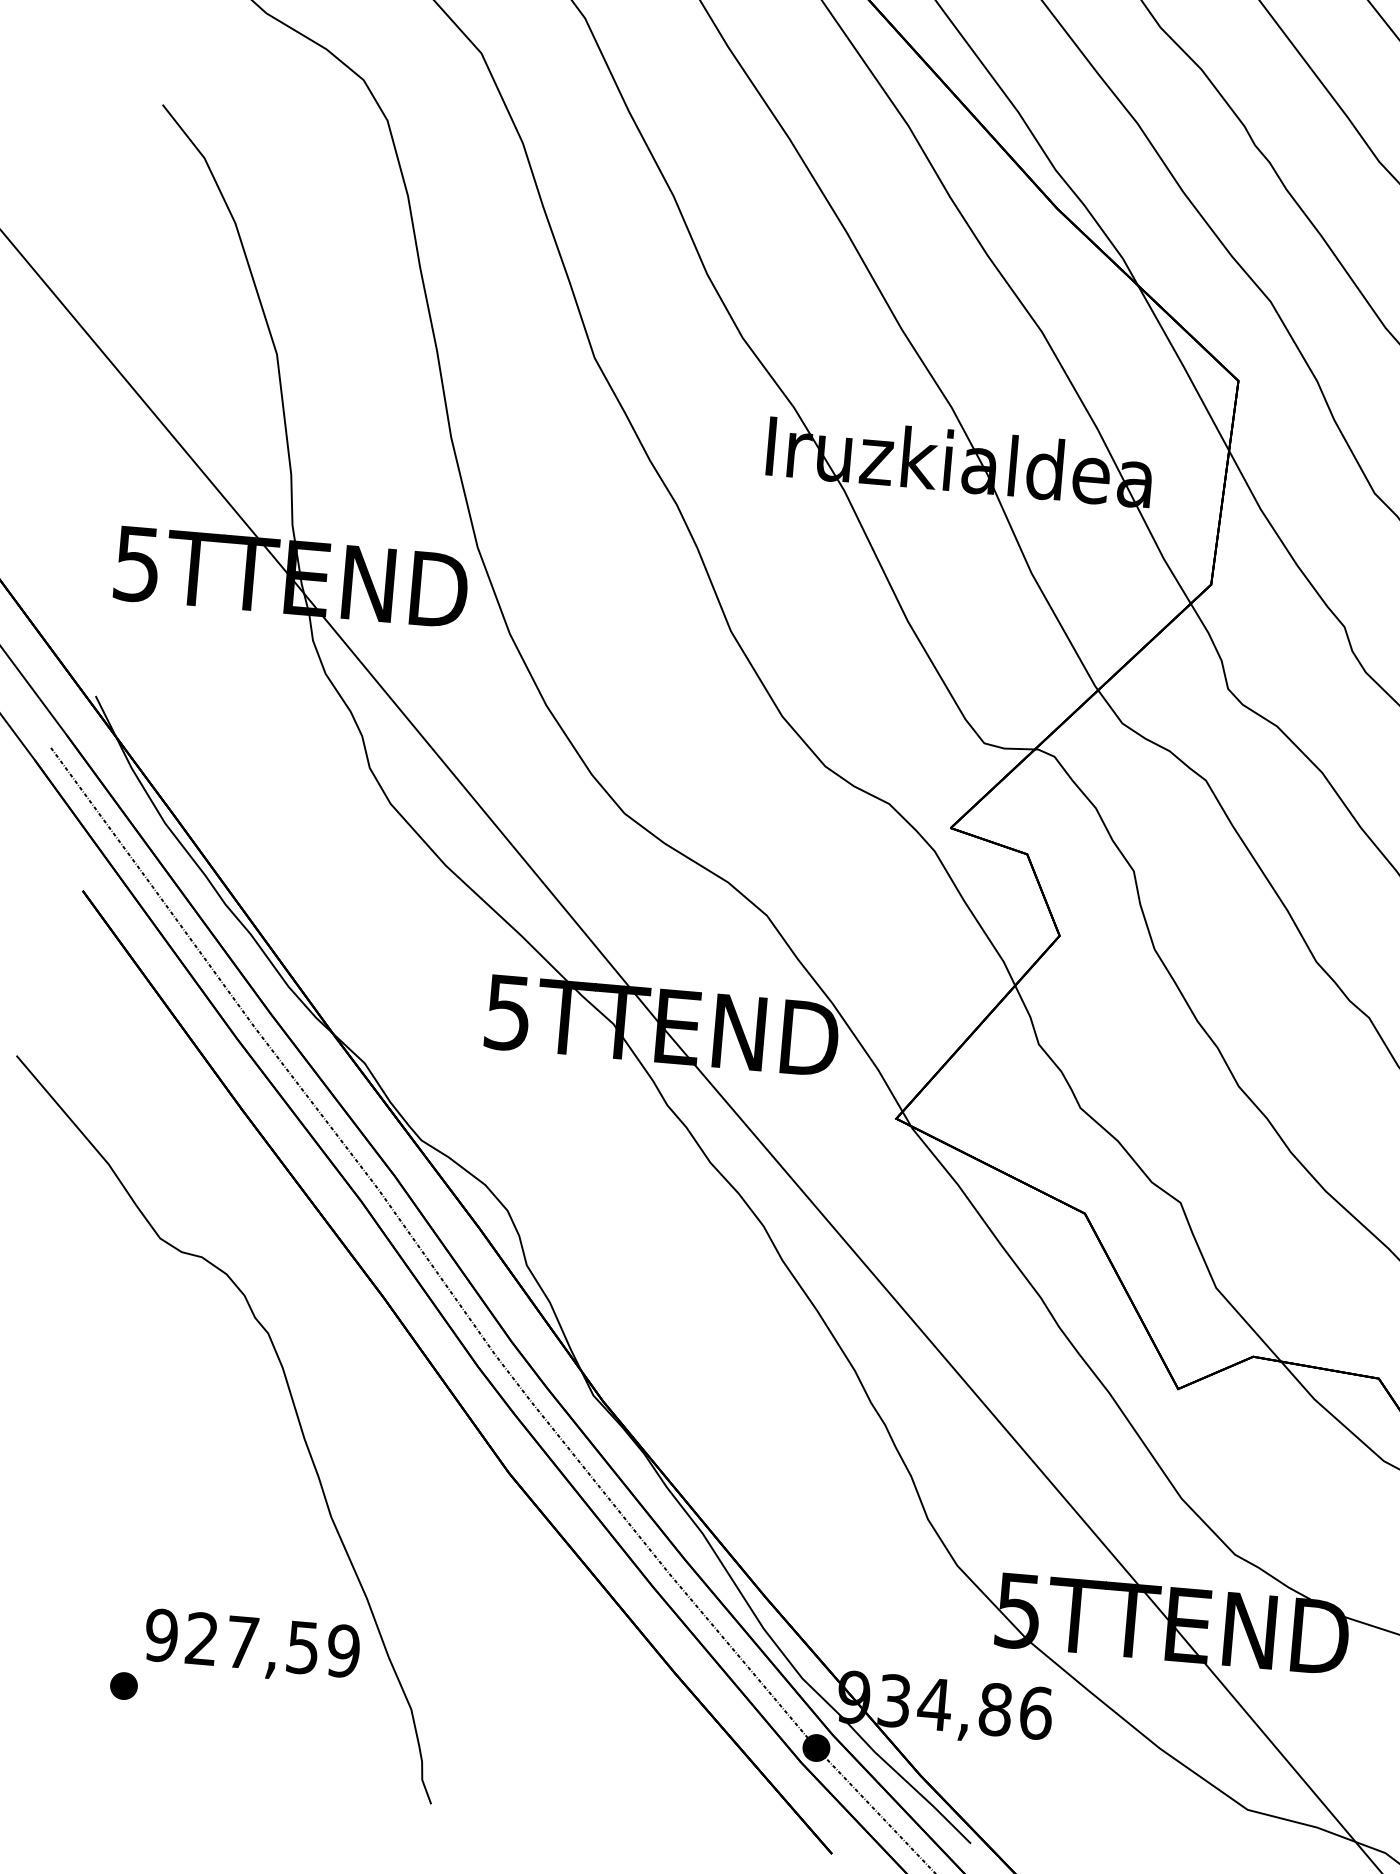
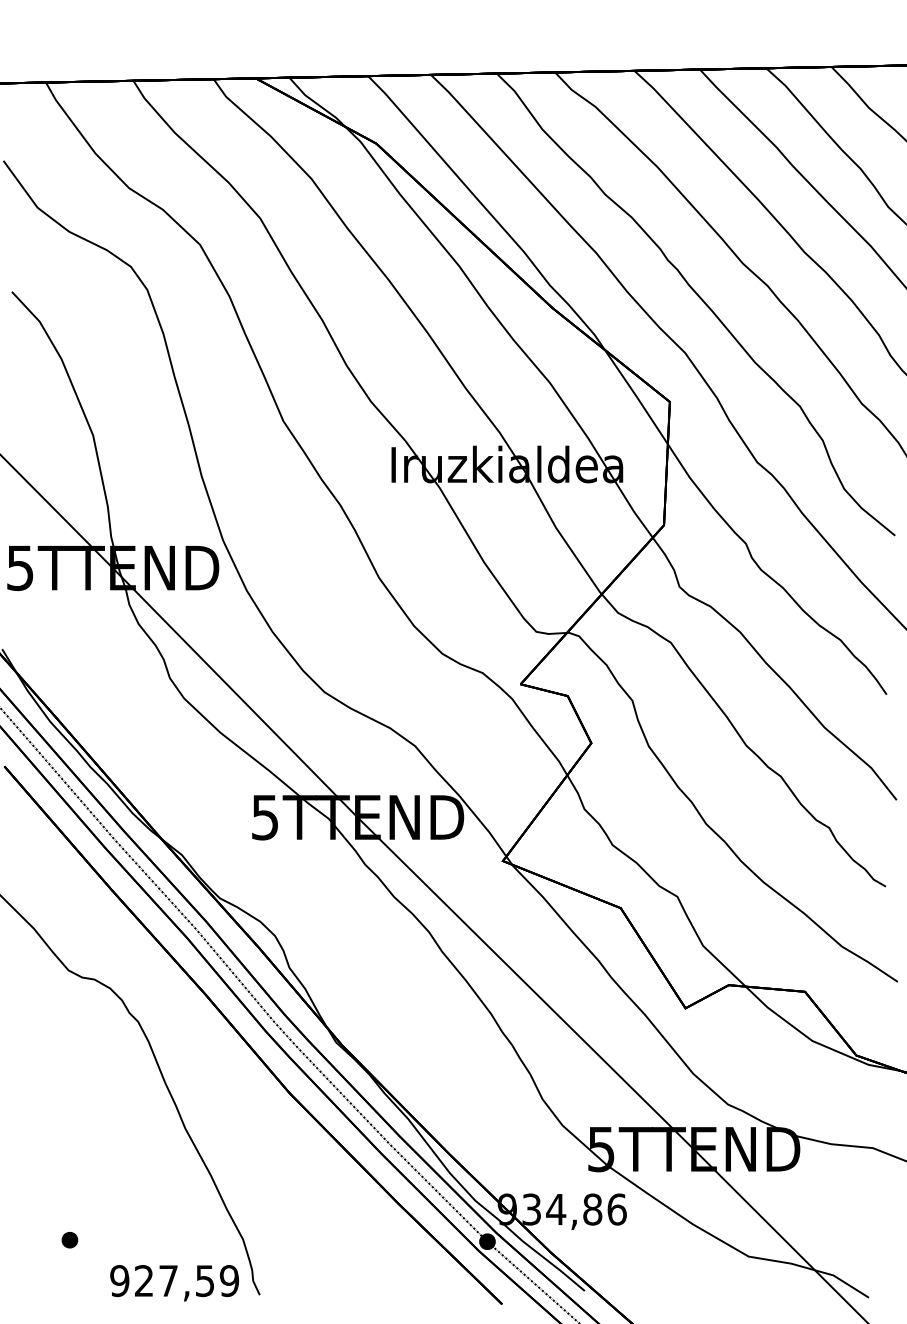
text: (251, 1647) -> (174, 1283), moved

